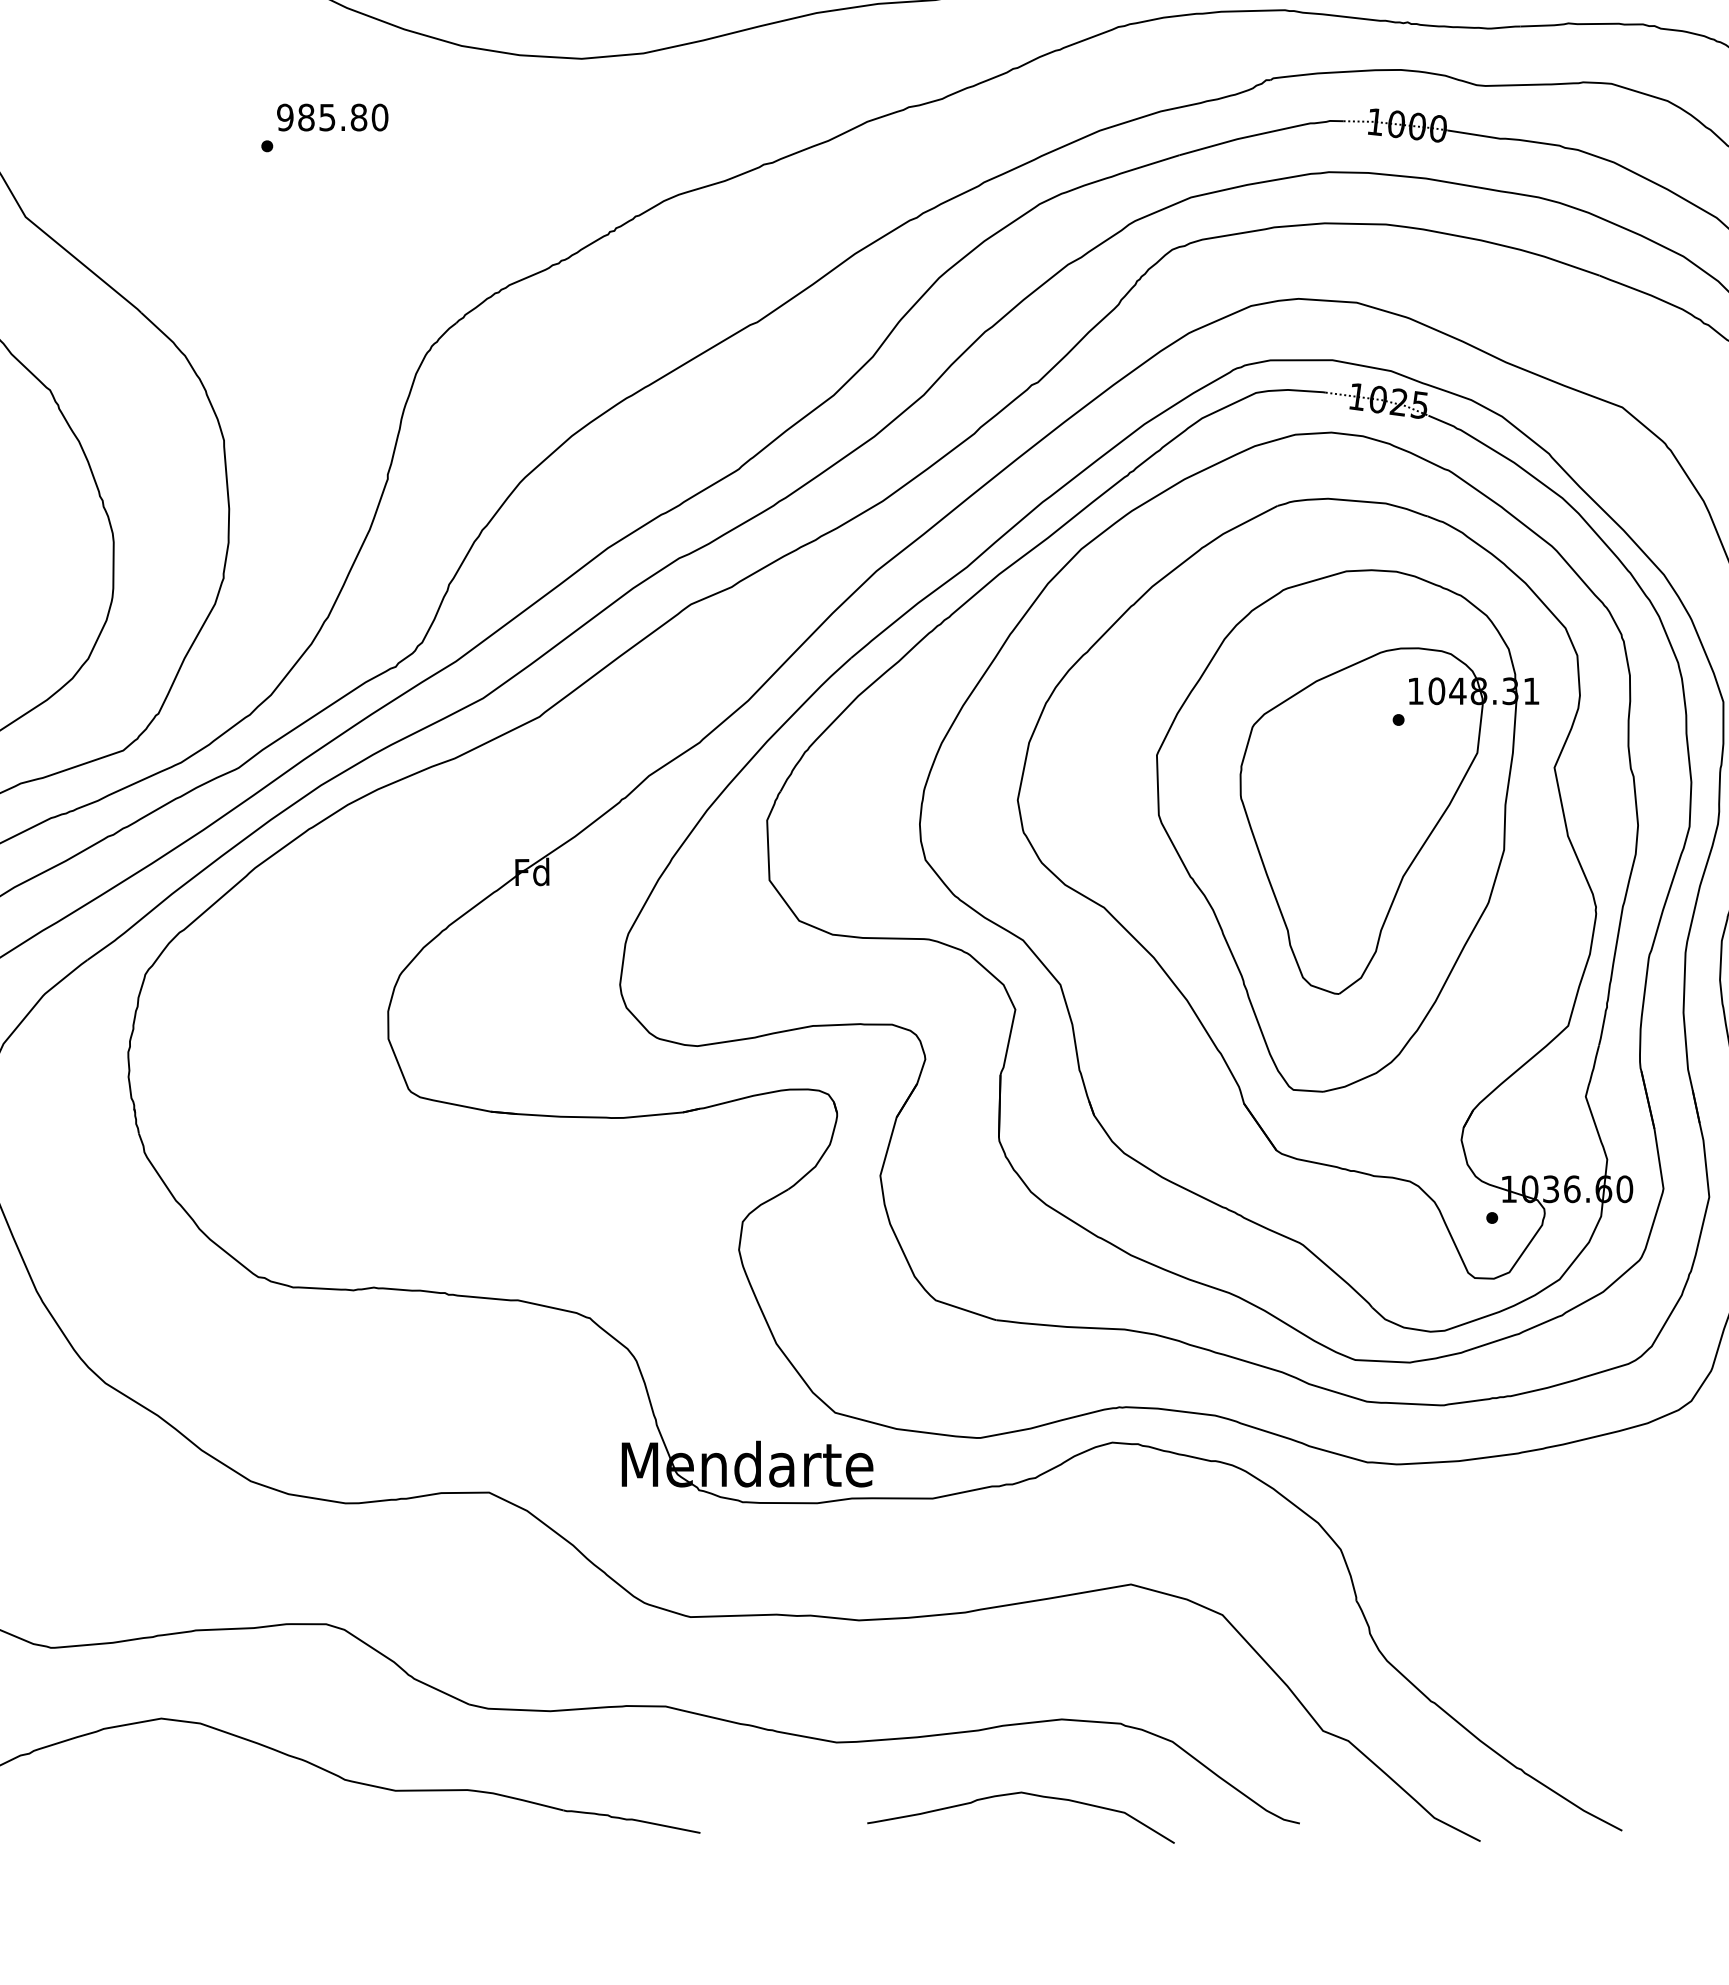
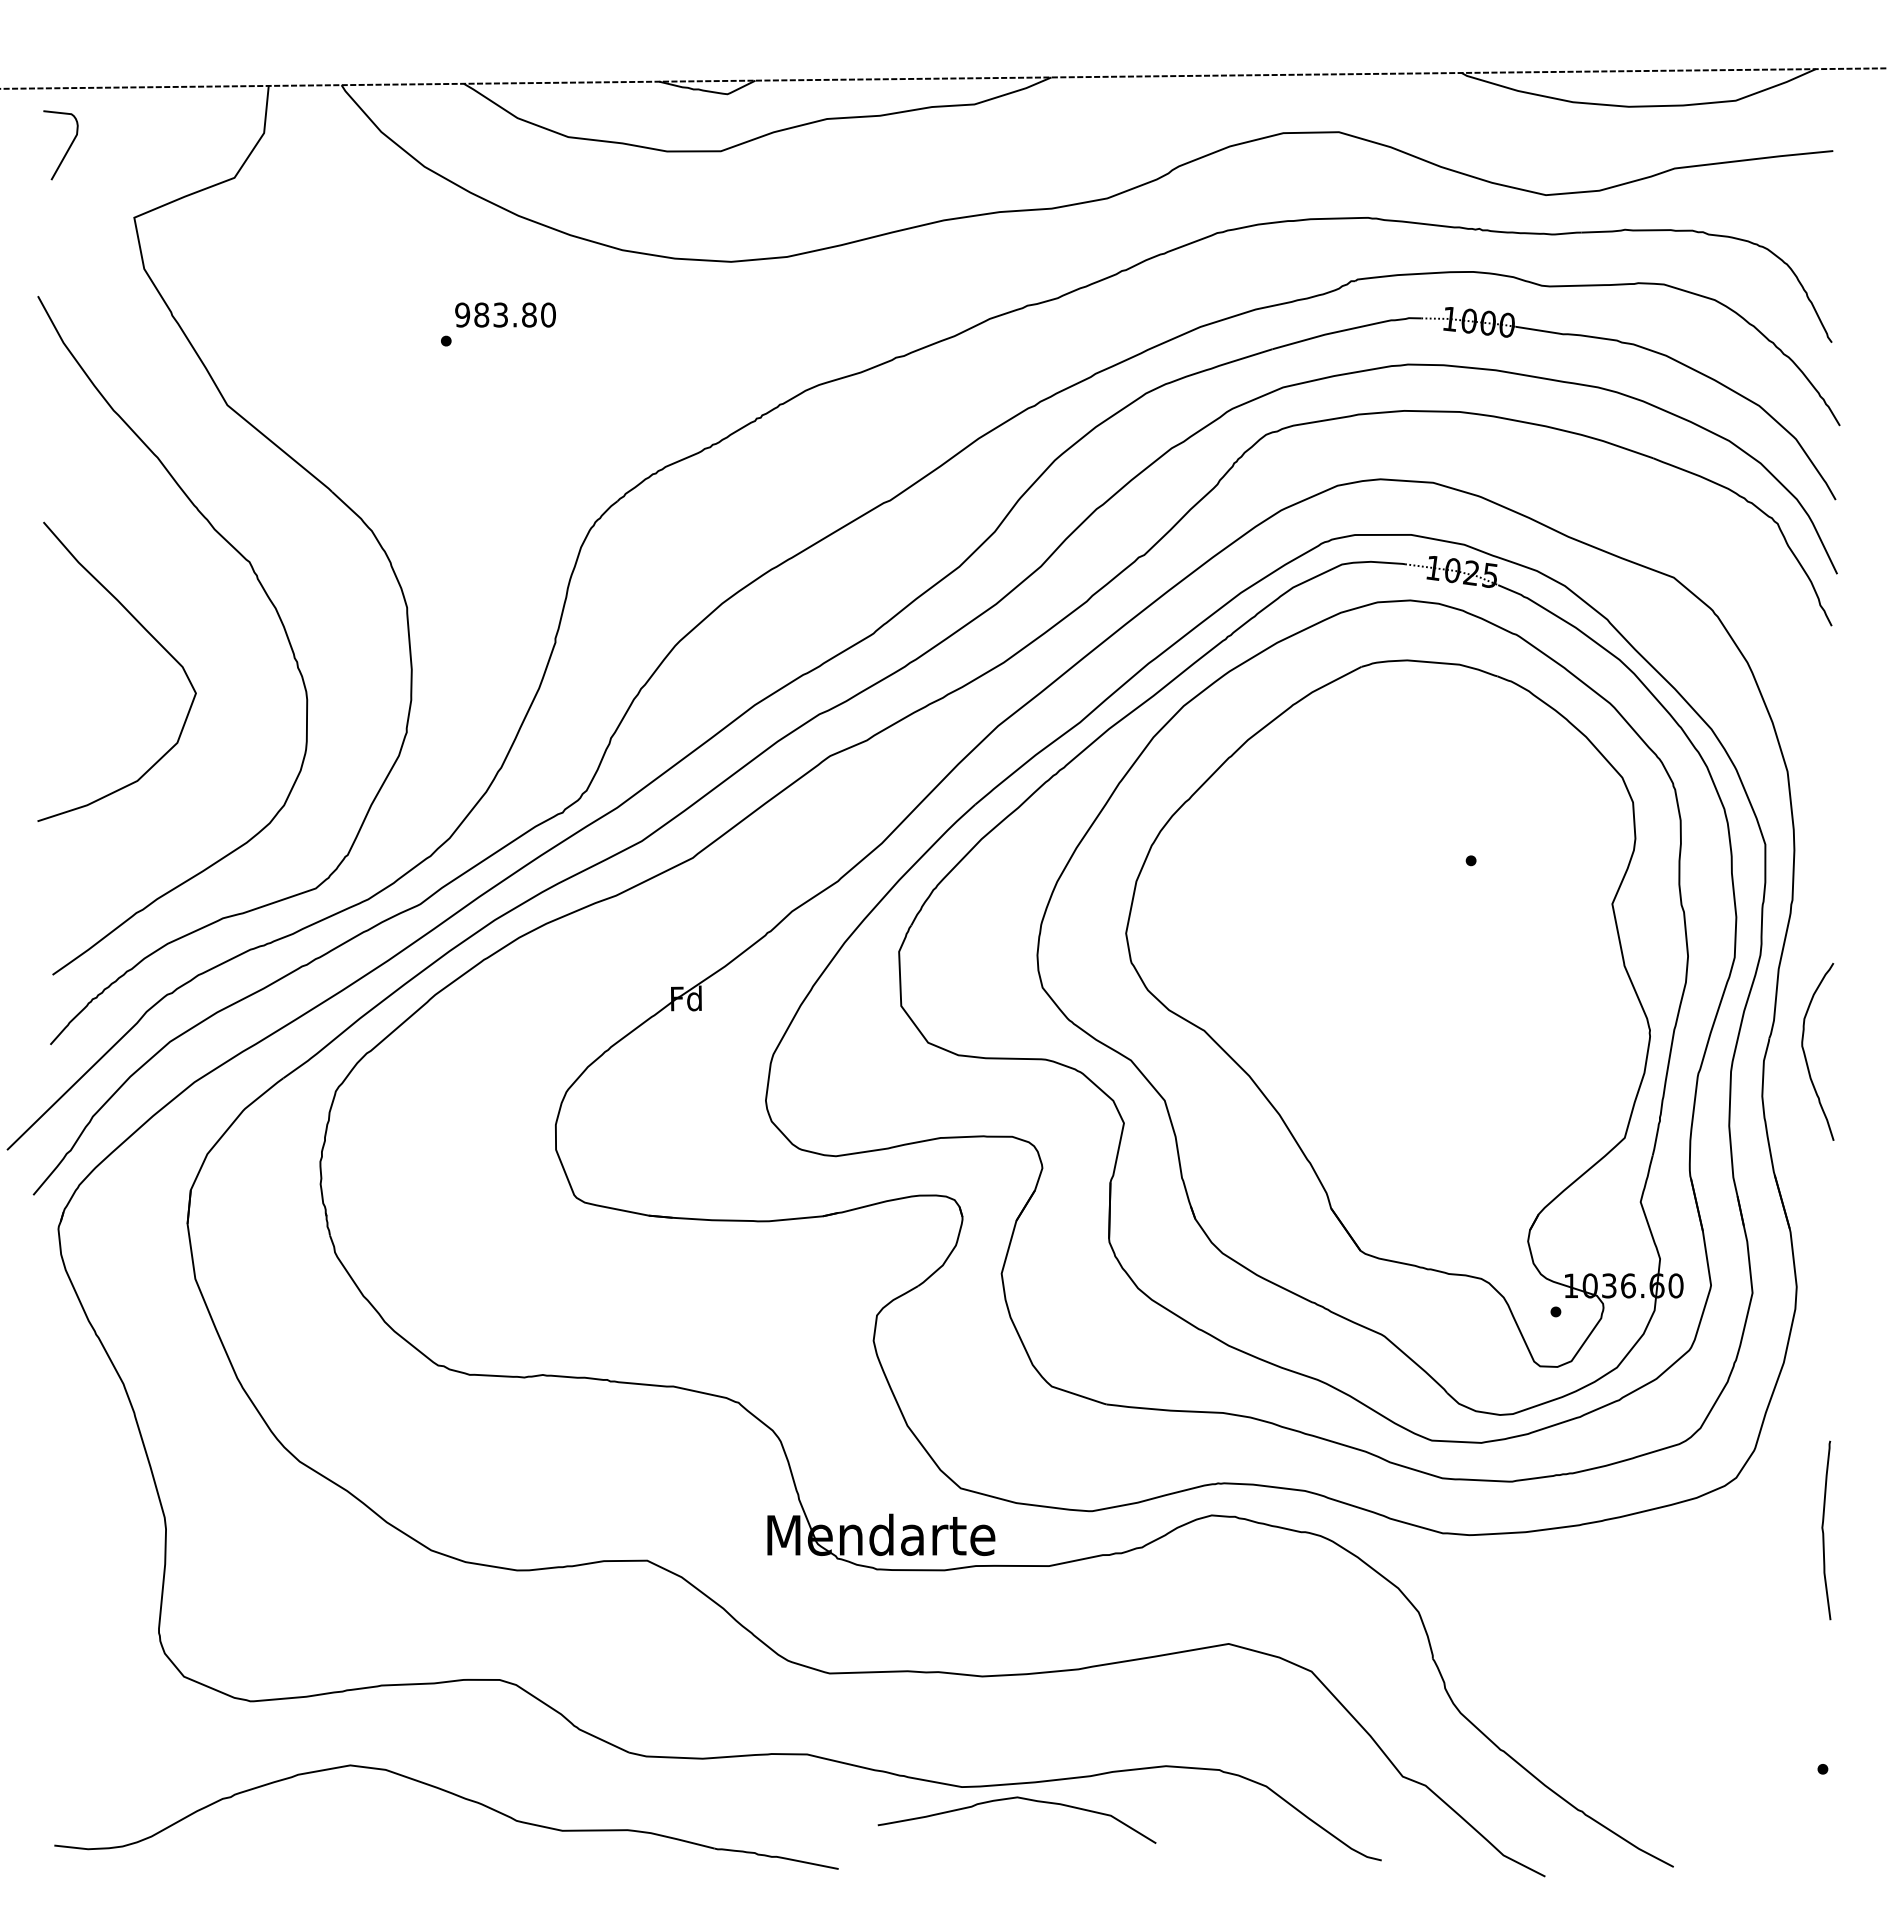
text: (327, 116) -> (500, 314), 985.80 -> 983.80
part: (1347, 831) -> (1424, 961), removed
curve: (1014, 1794) -> (1011, 1799), moved

